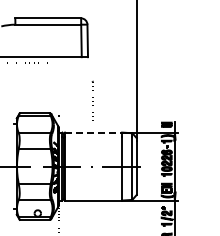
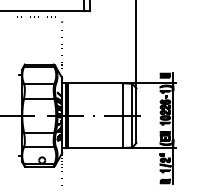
part: (92, 100) -> (61, 40), moved
line: (93, 132) -> (95, 83), dashed -> solid

